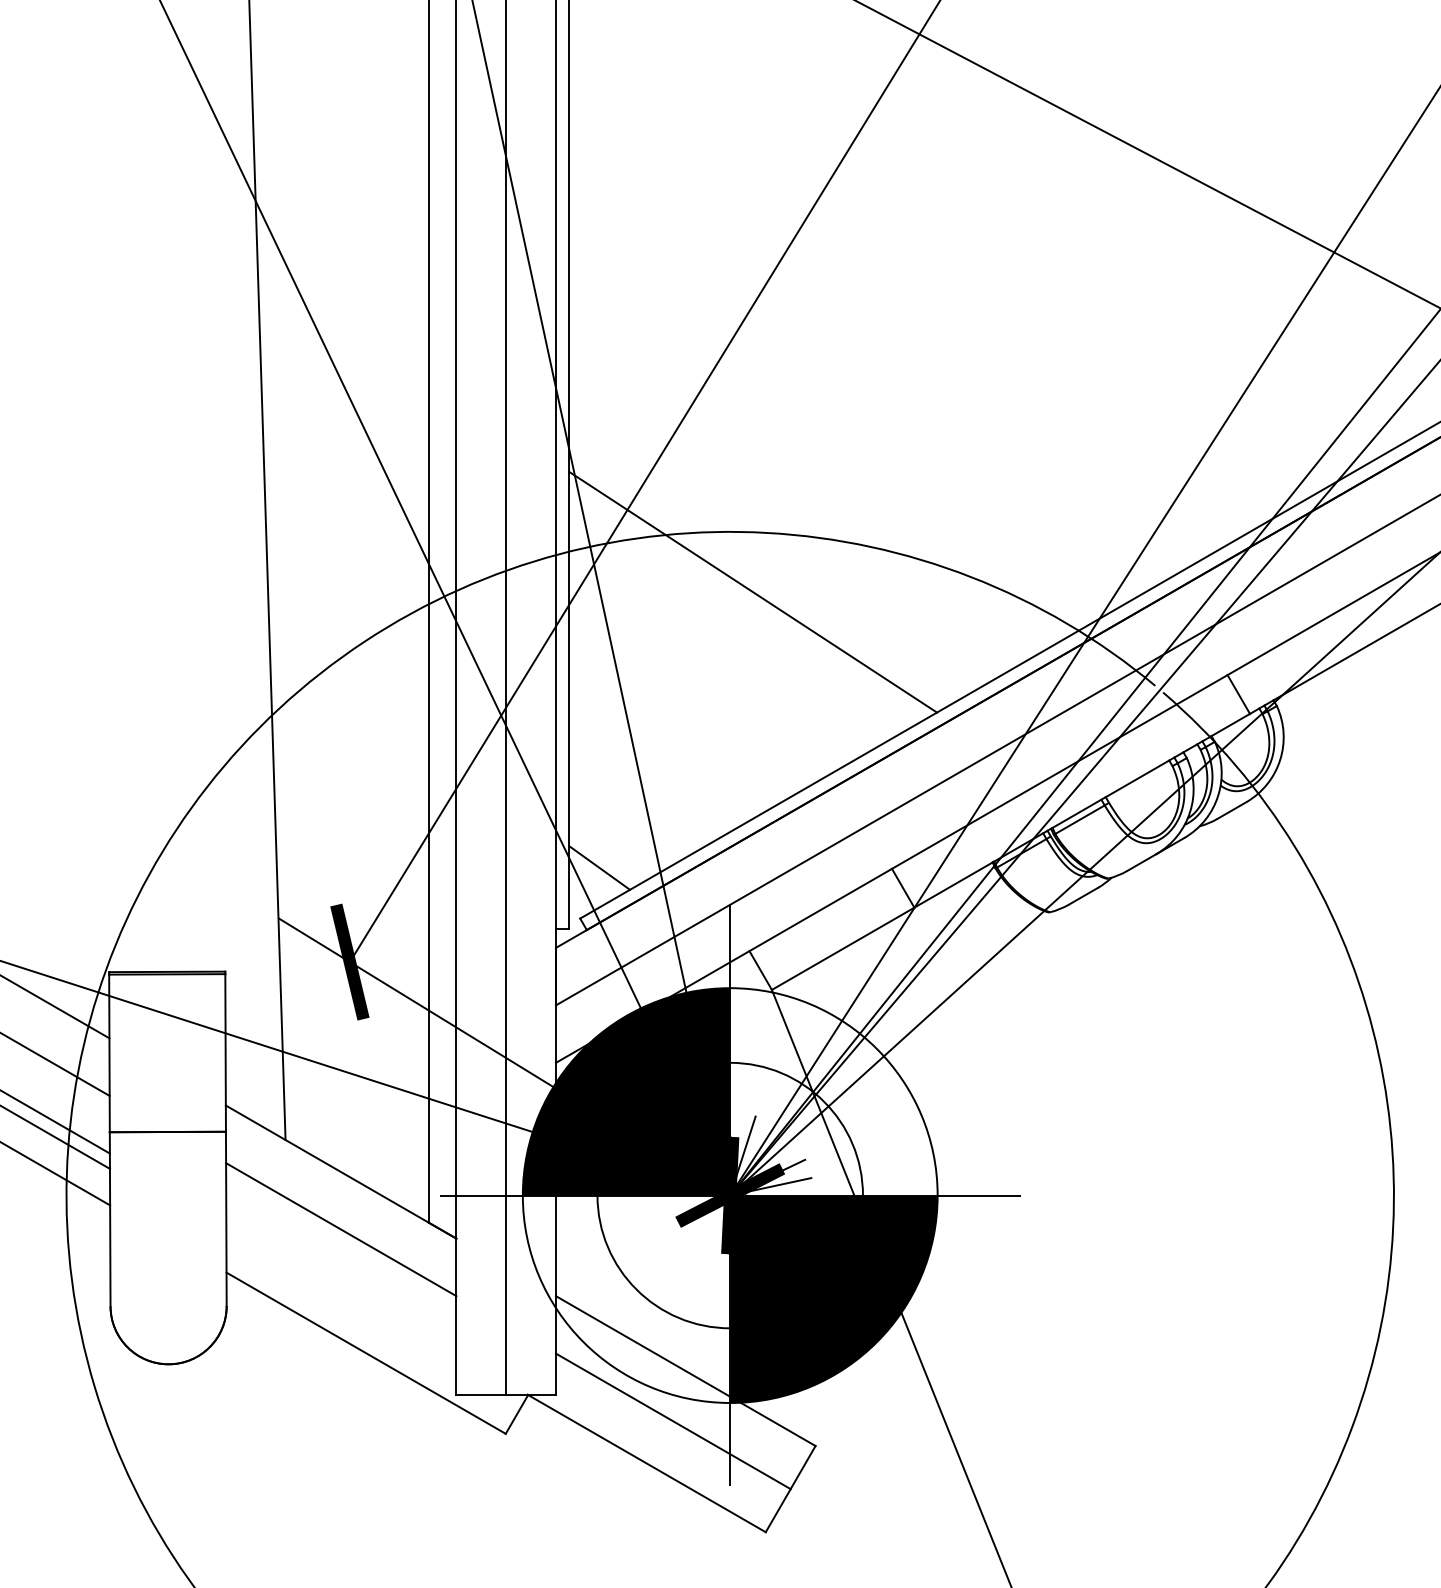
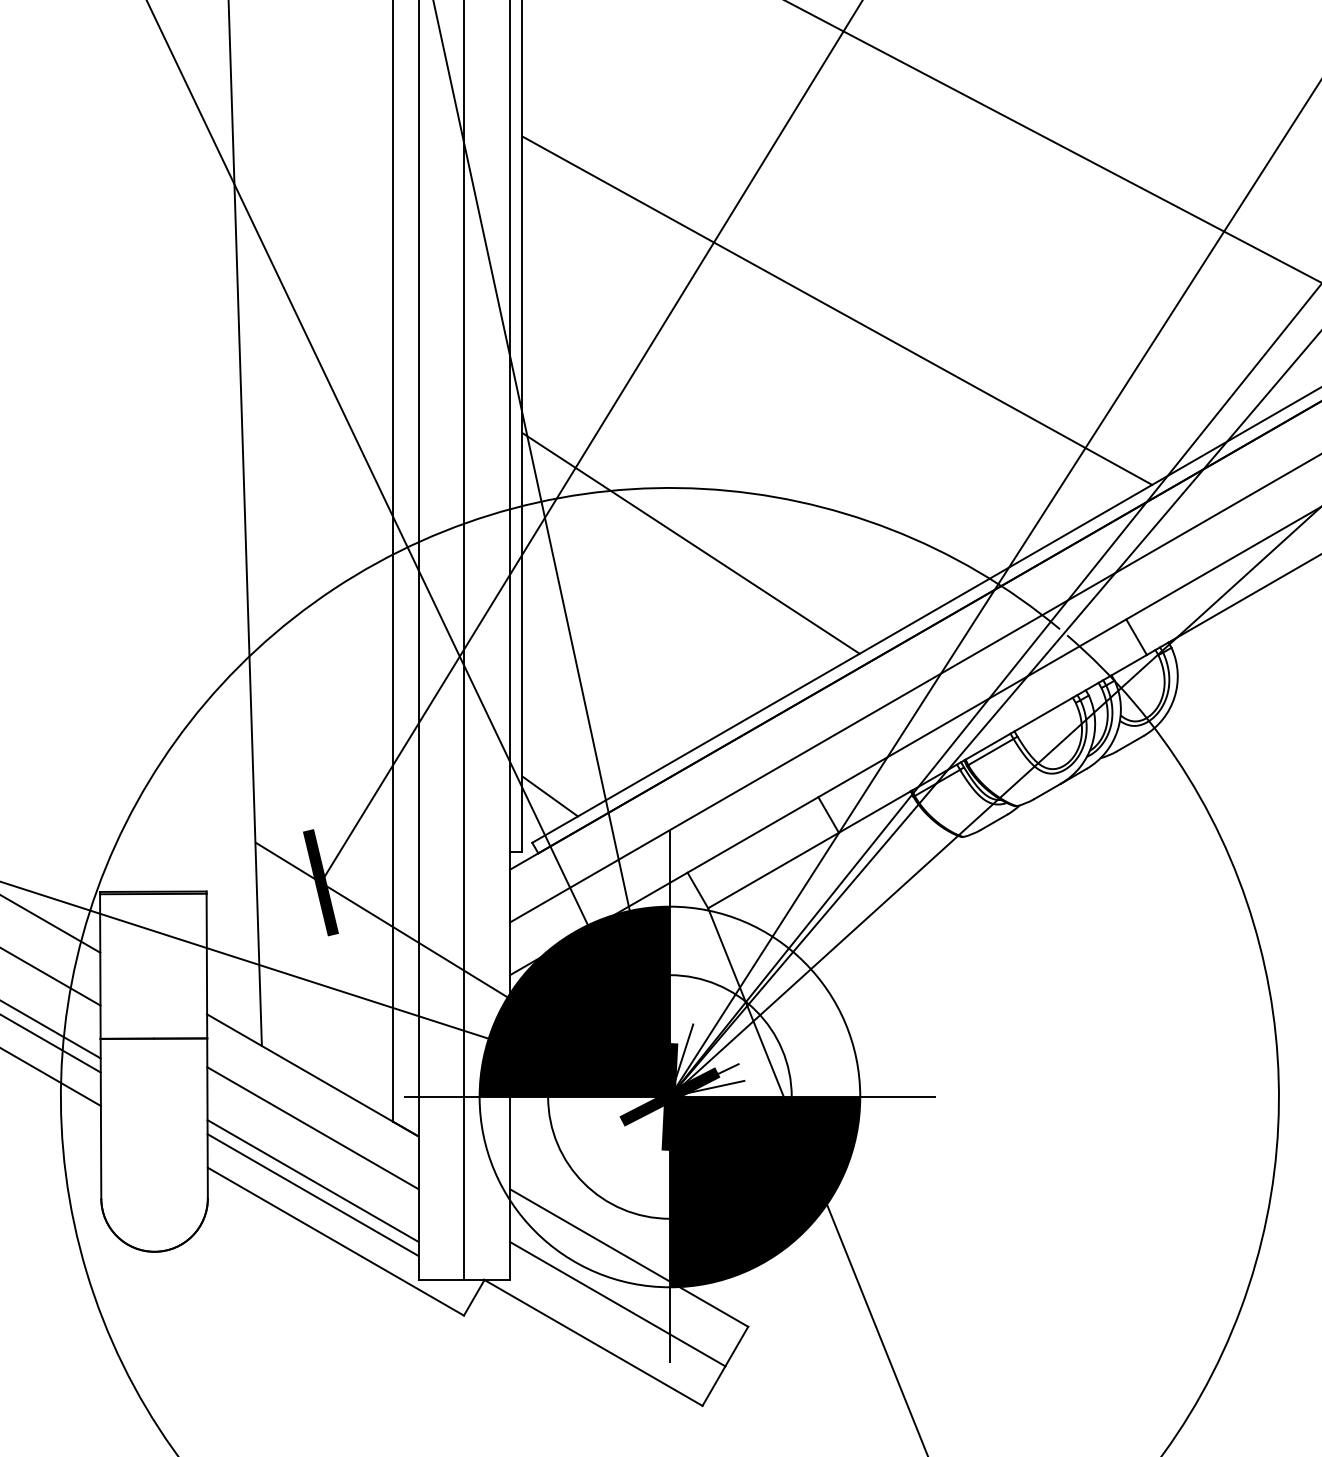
line: (912, 338) -> (837, 310), added
line: (340, 1287) -> (312, 1181), added
line: (340, 1302) -> (312, 1195), added

